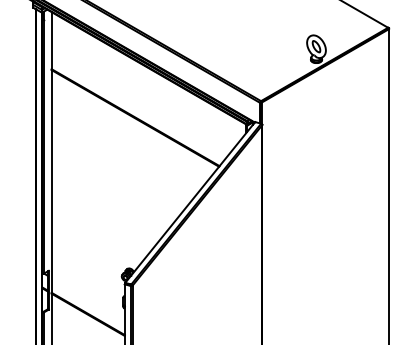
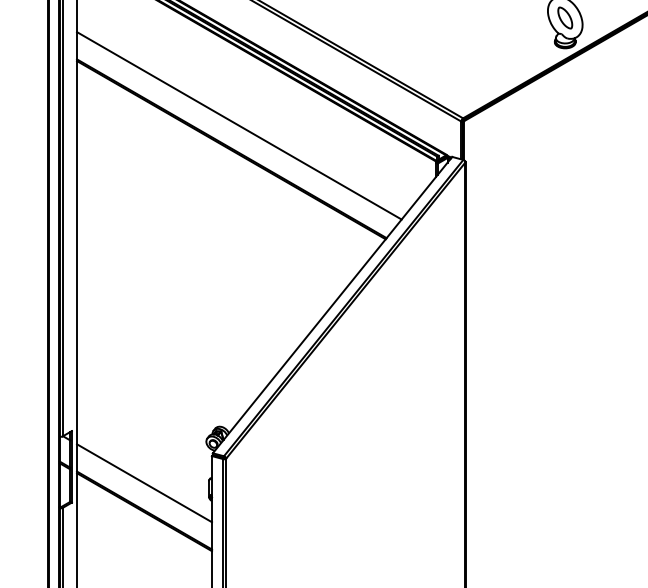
line: (139, 105) -> (239, 126), added
line: (87, 298) -> (143, 482), added

